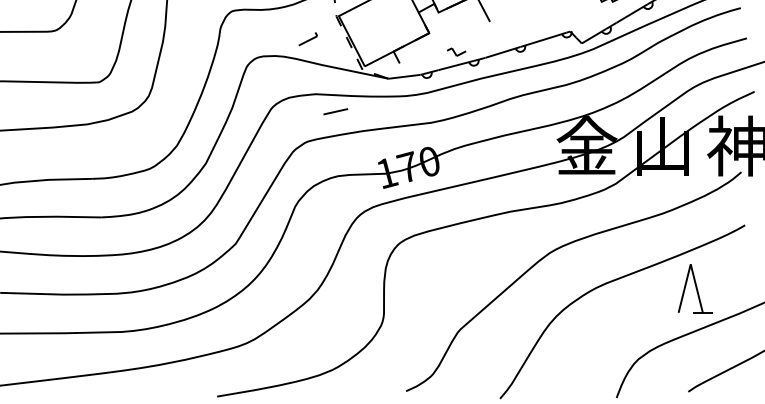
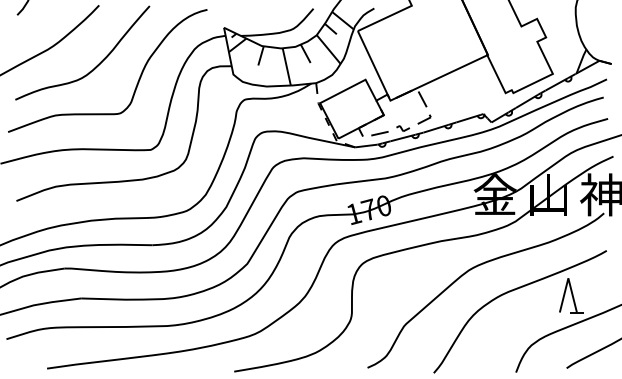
part: (308, 39) -> (424, 119), moved
line: (335, 111) -> (379, 133), moved

